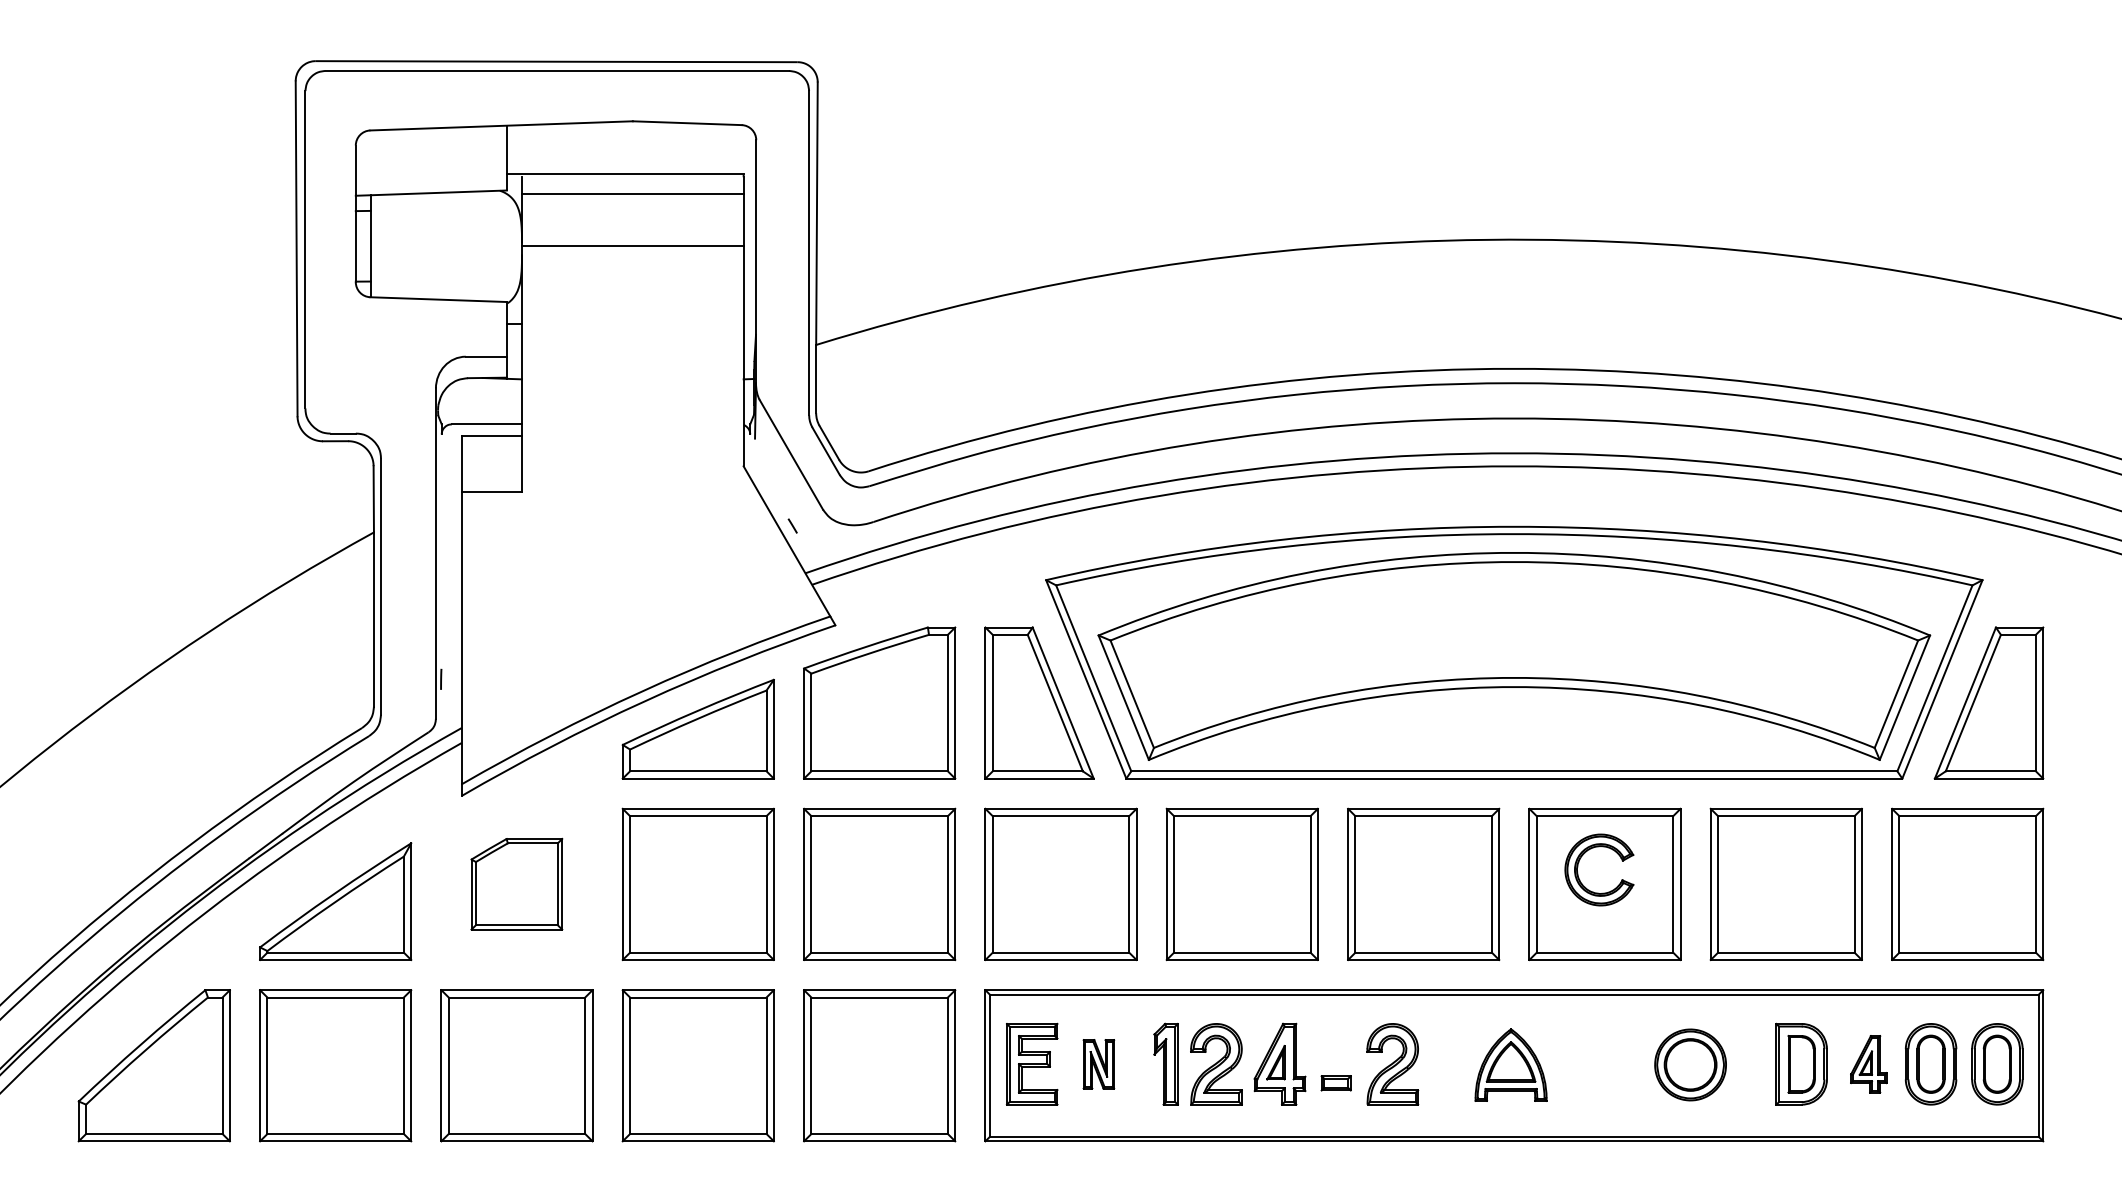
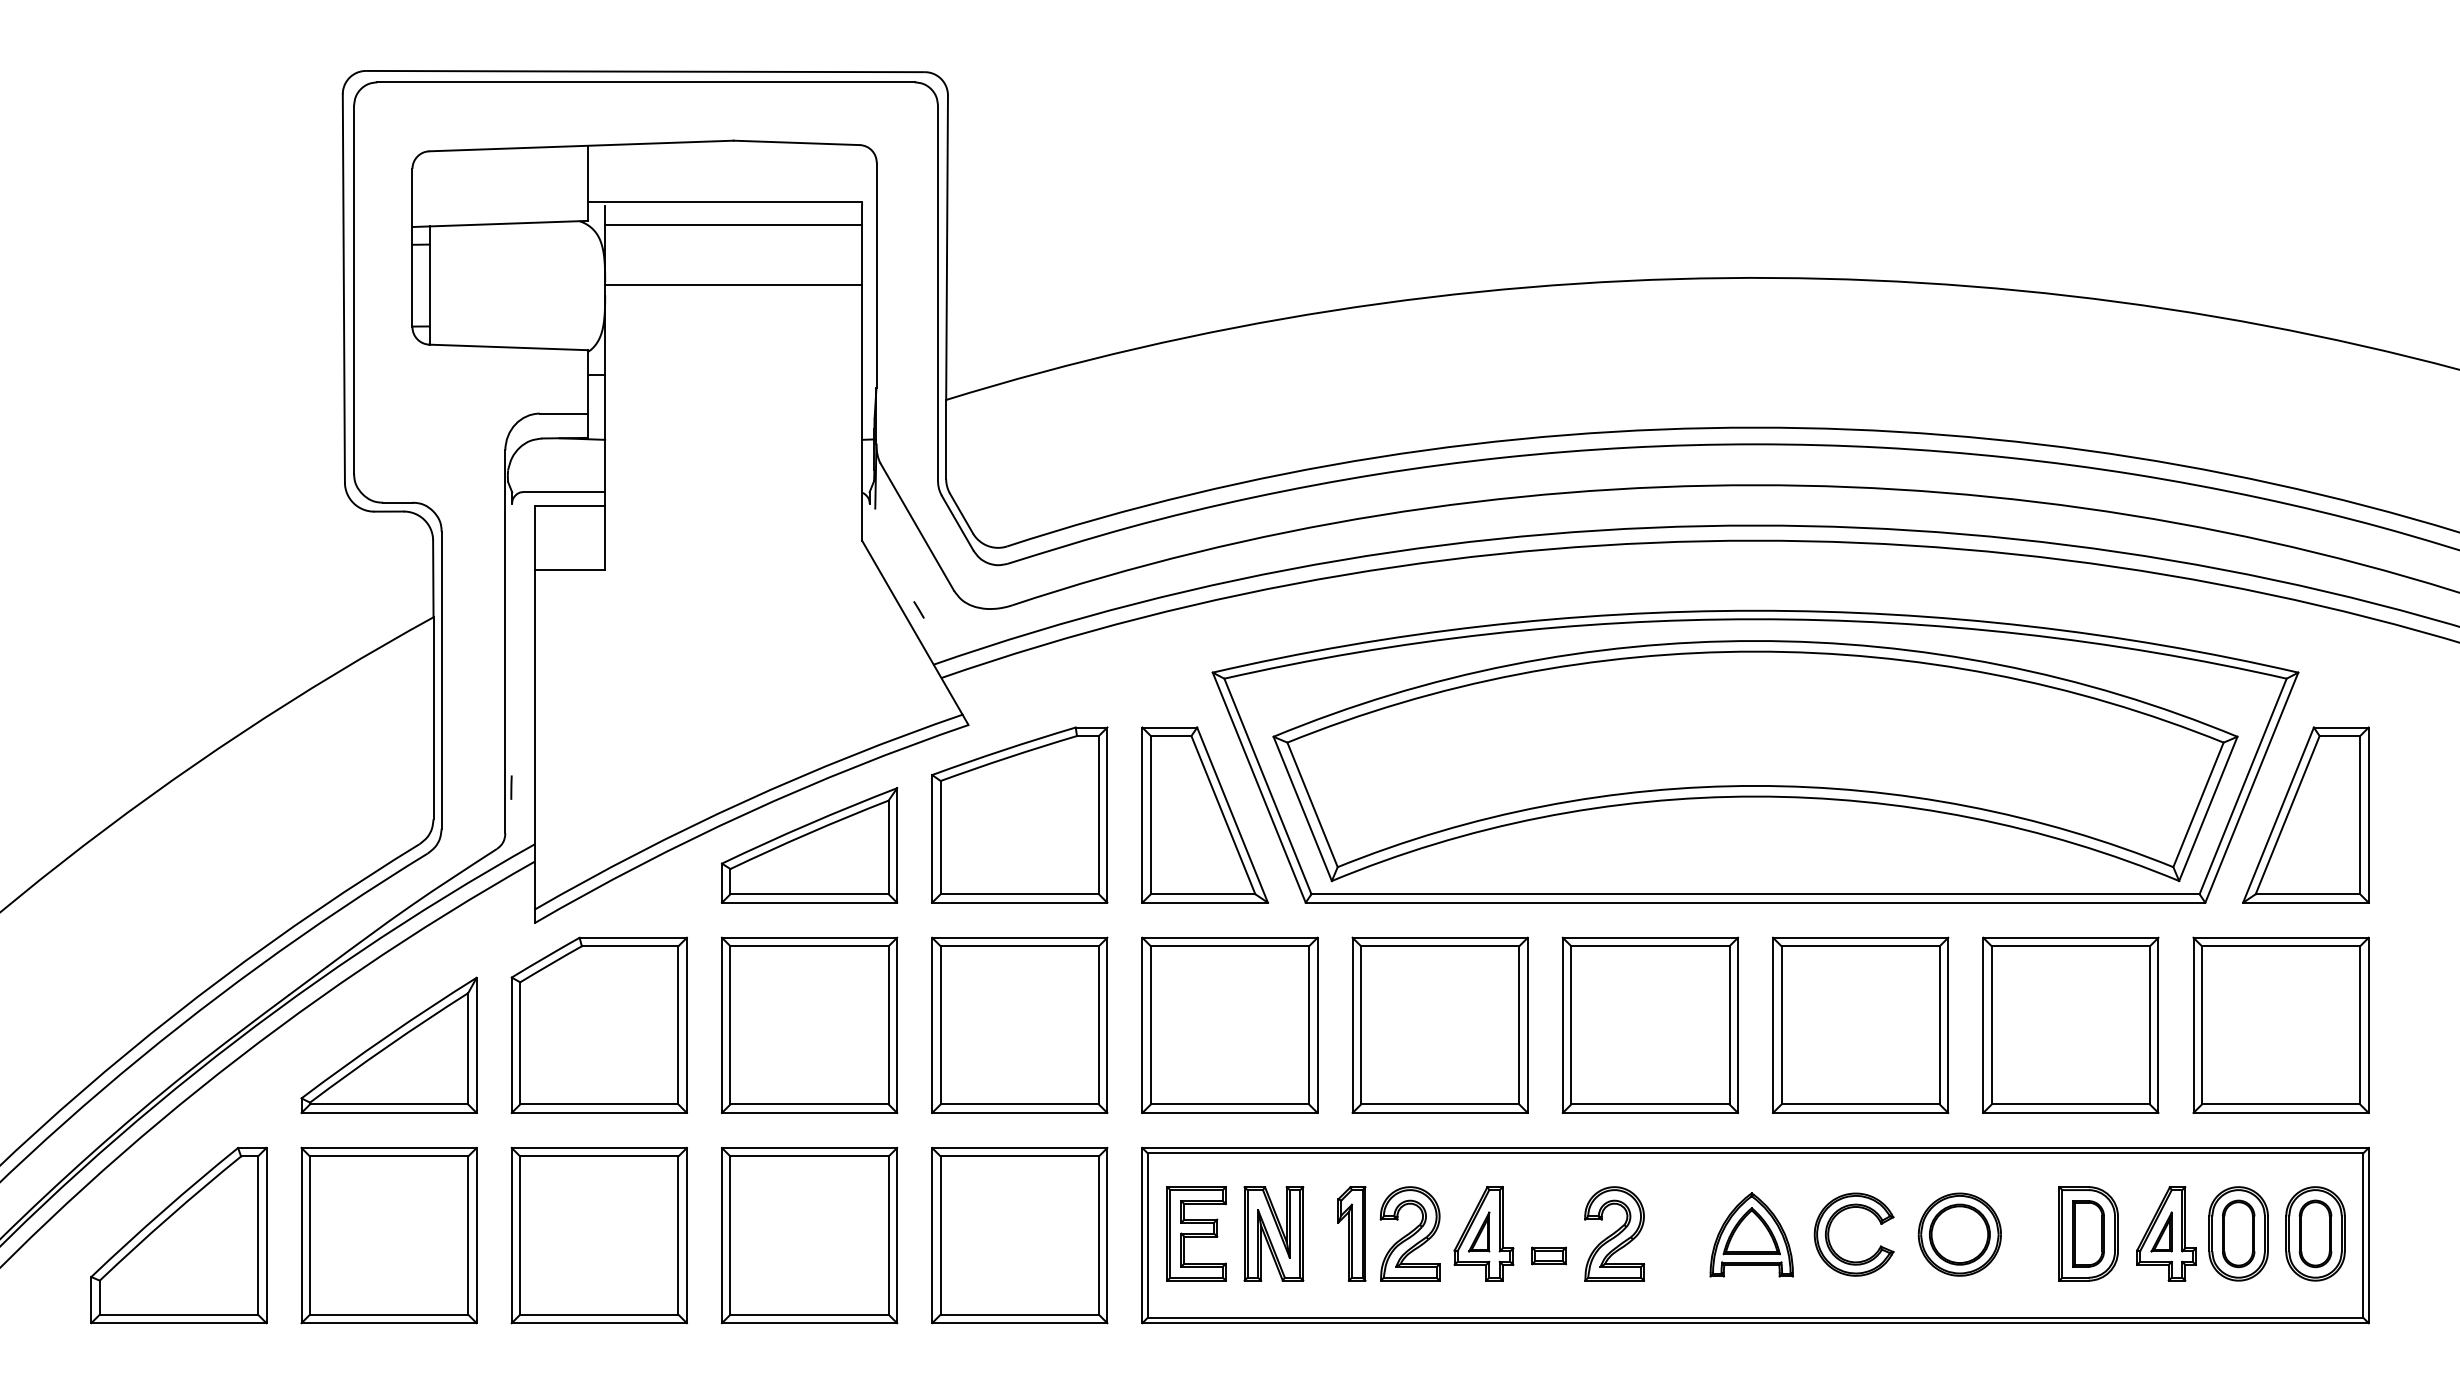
part: (1578, 869) -> (1829, 1234), moved
part: (516, 883) -> (598, 1024), size x1.67
part: (1098, 1063) -> (1273, 1233), size x1.67
part: (1868, 1063) -> (2166, 1233), size x1.43

